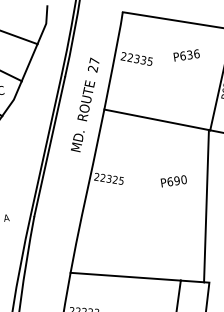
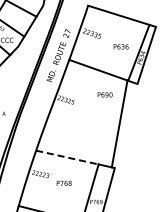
text: (185, 54) -> (120, 46), moved
text: (172, 180) -> (104, 94), moved
line: (125, 276) -> (67, 157), solid -> dashed

